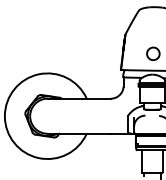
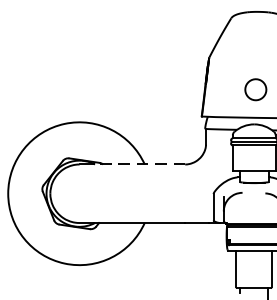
line: (83, 98) -> (139, 164), solid -> dashed

